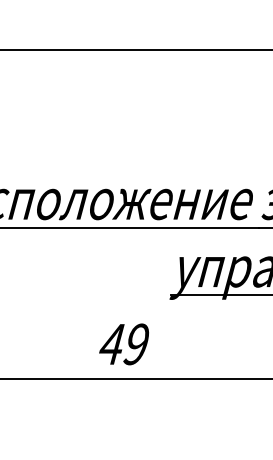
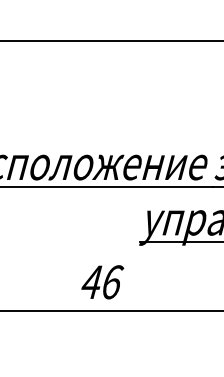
text: (137, 344) -> (112, 282), 49 -> 46

